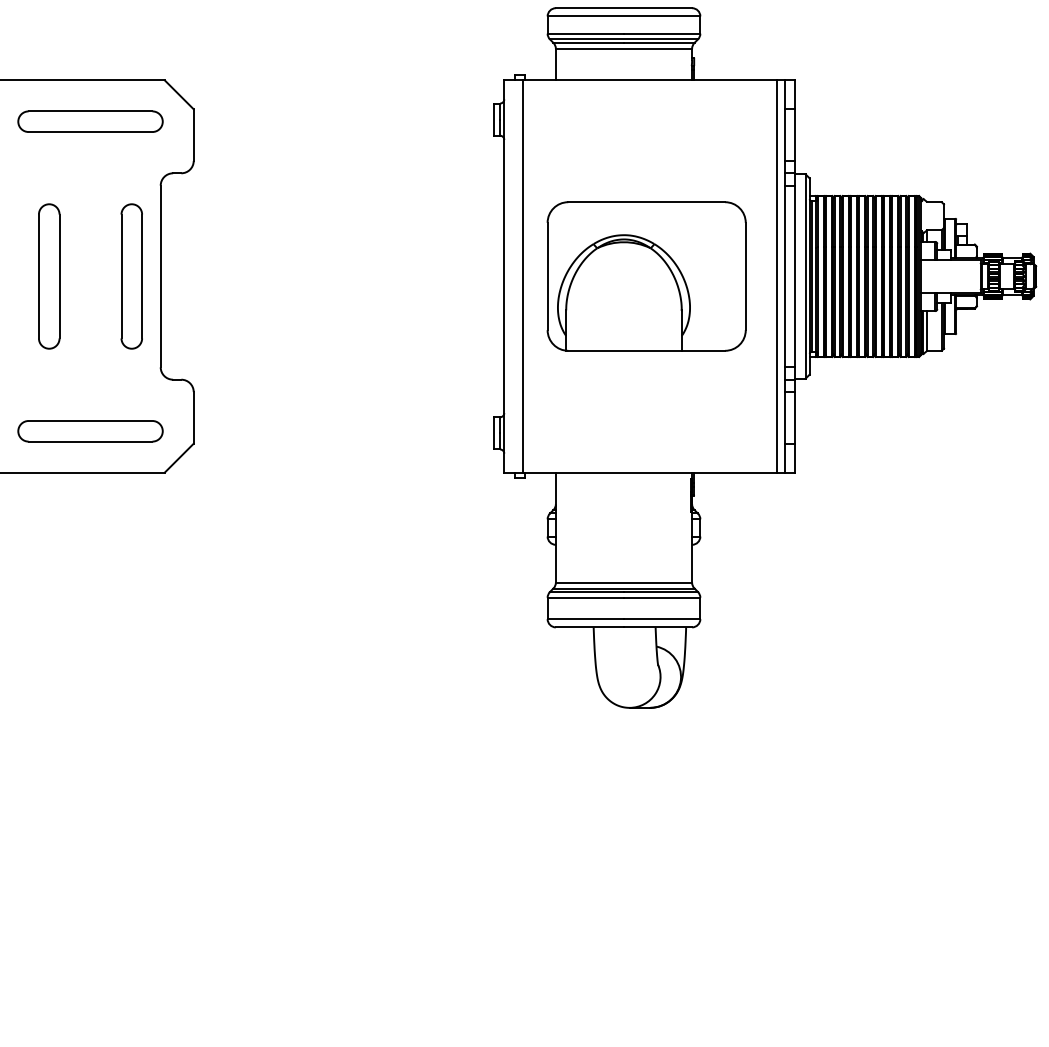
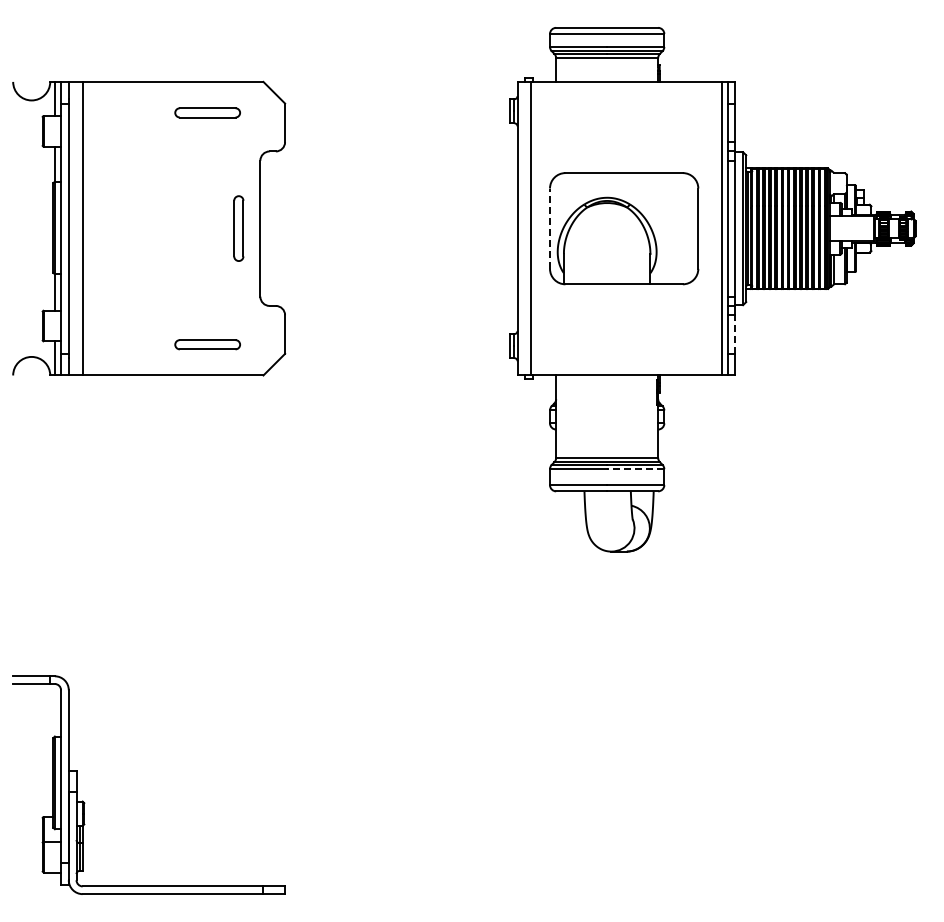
part: (90, 121) -> (207, 112), size x0.6
part: (48, 276) -> (176, 228), removed
part: (131, 276) -> (238, 228), size x0.6
line: (548, 276) -> (550, 228), solid -> dashed
line: (795, 417) -> (735, 334), solid -> dashed
part: (90, 431) -> (207, 344), size x0.6
line: (661, 598) -> (635, 469), solid -> dashed

